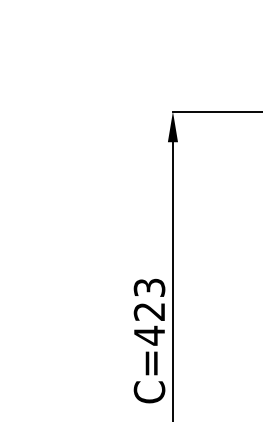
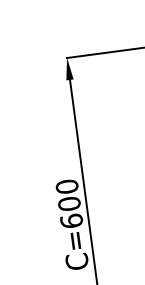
text: (149, 311) -> (69, 203), C=423 -> C=600

